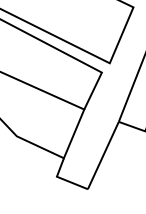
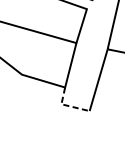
line: (63, 179) -> (67, 105), solid -> dashed

